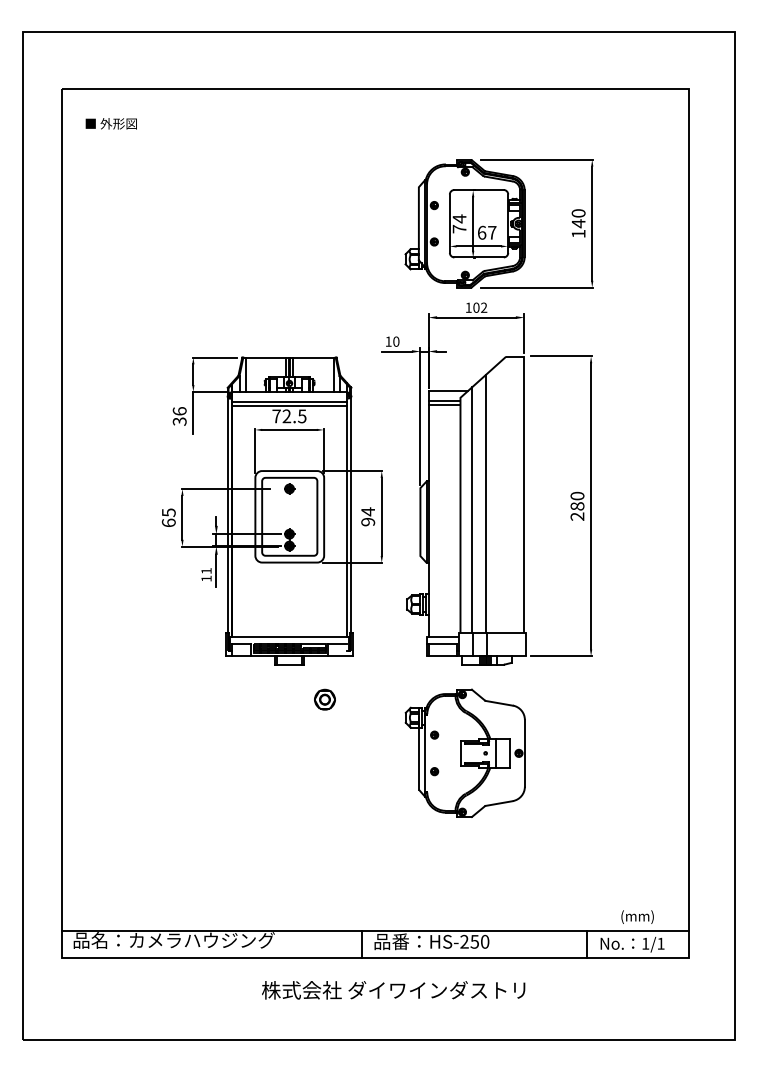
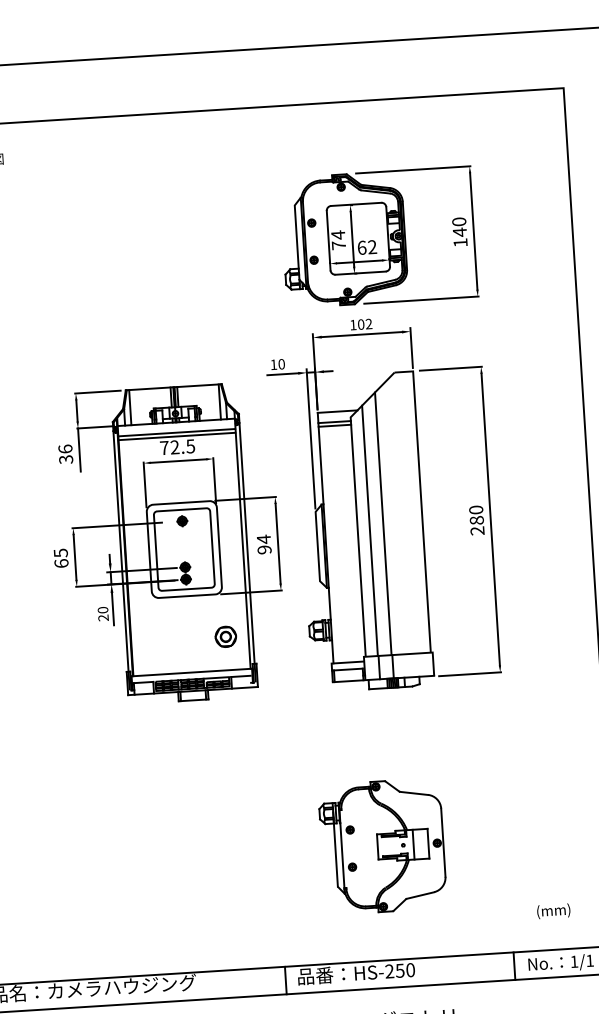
text: (492, 232) -> (372, 246), 67 -> 62
text: (206, 574) -> (103, 613), 11 -> 20
part: (324, 699) -> (225, 636), moved
part: (464, 752) -> (381, 845), moved
text: (637, 916) -> (553, 910), moved

